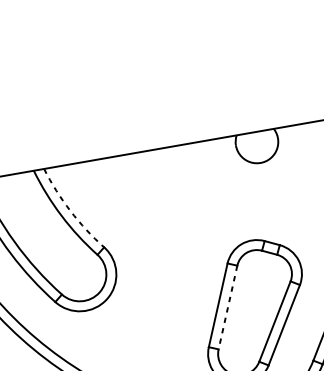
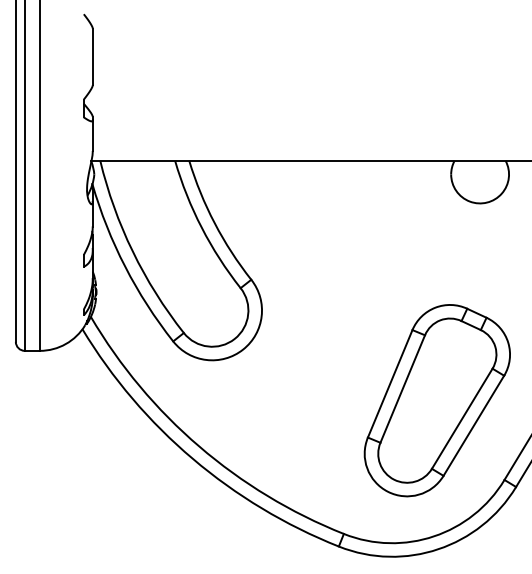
arc: (70, 211) -> (214, 223), dashed -> solid
line: (227, 307) -> (402, 389), dashed -> solid

